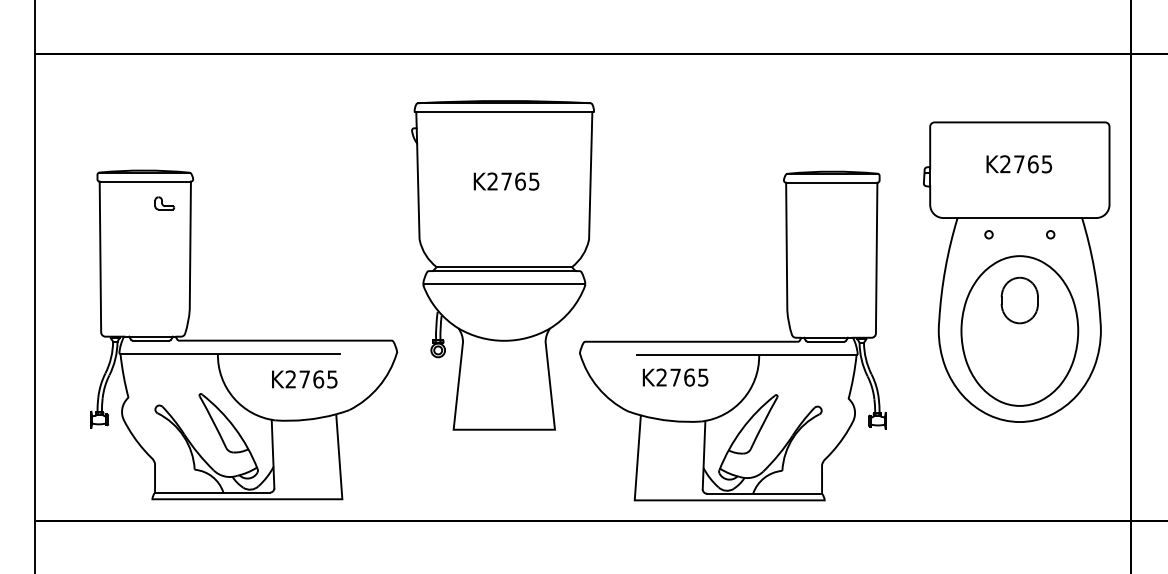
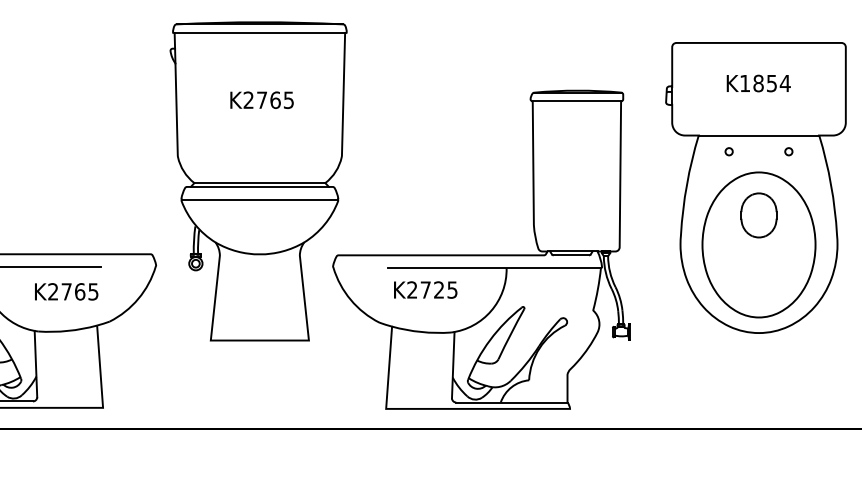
text: (1026, 164) -> (765, 83), K2765 -> K1854
text: (689, 377) -> (439, 289), K2765 -> K2725

